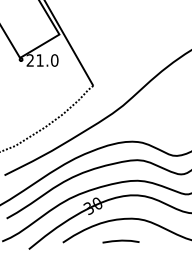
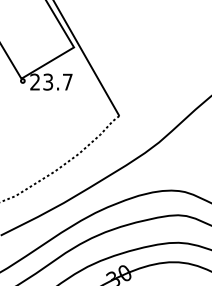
text: (47, 60) -> (58, 82), 21.0 -> 23.7

